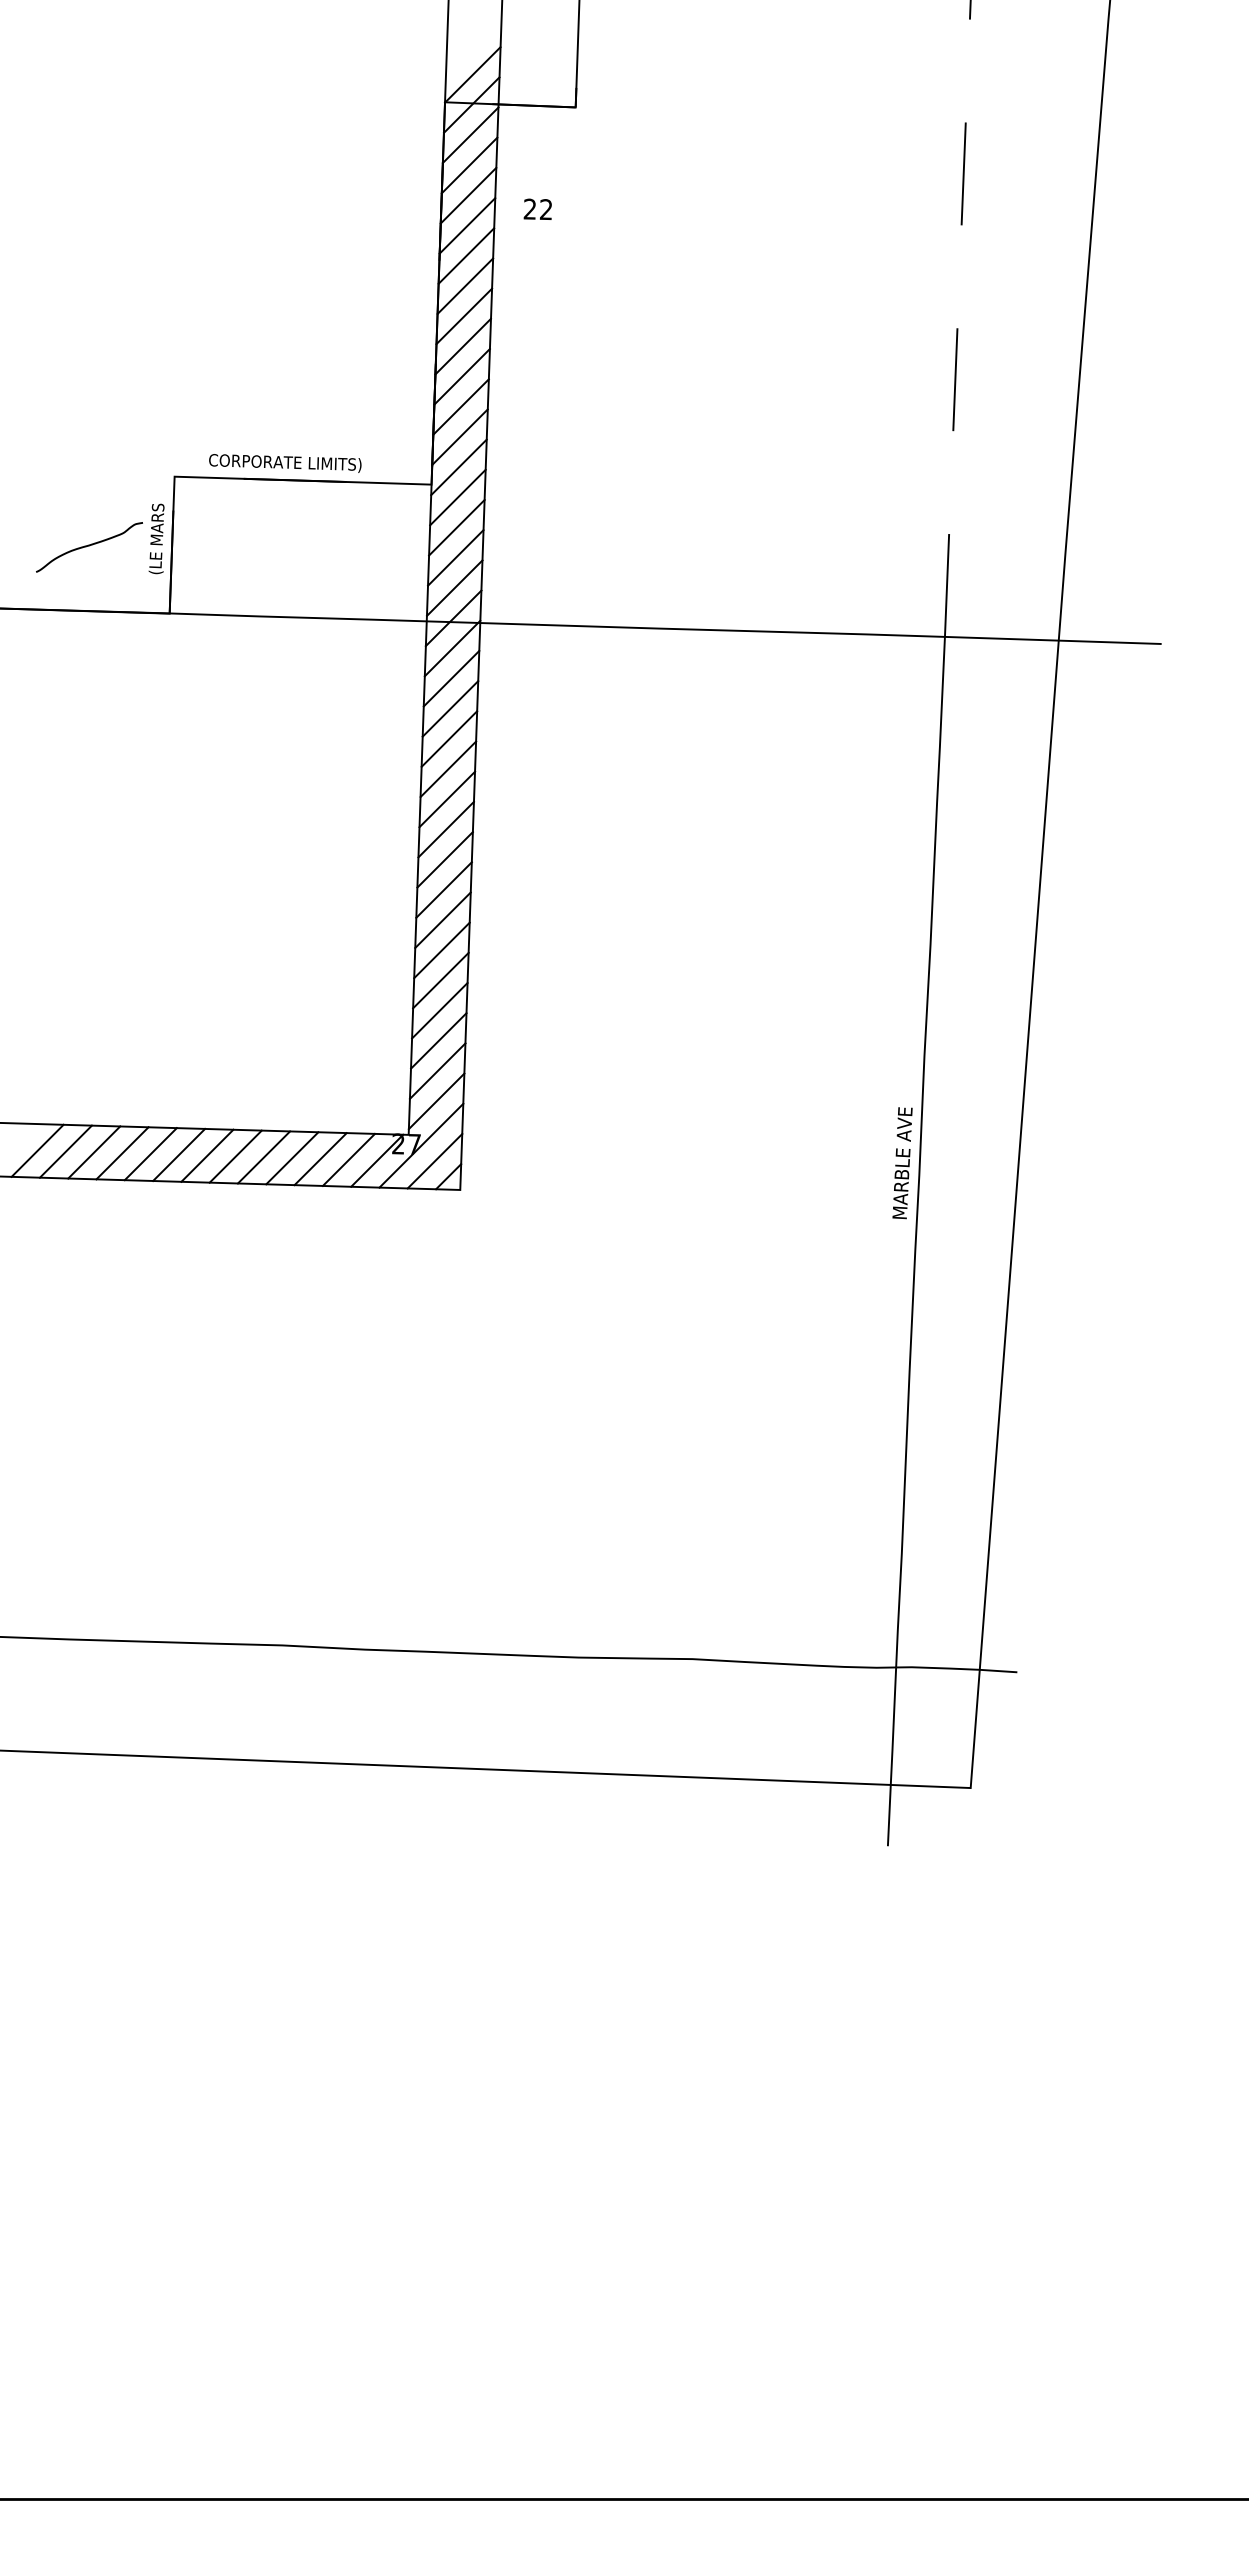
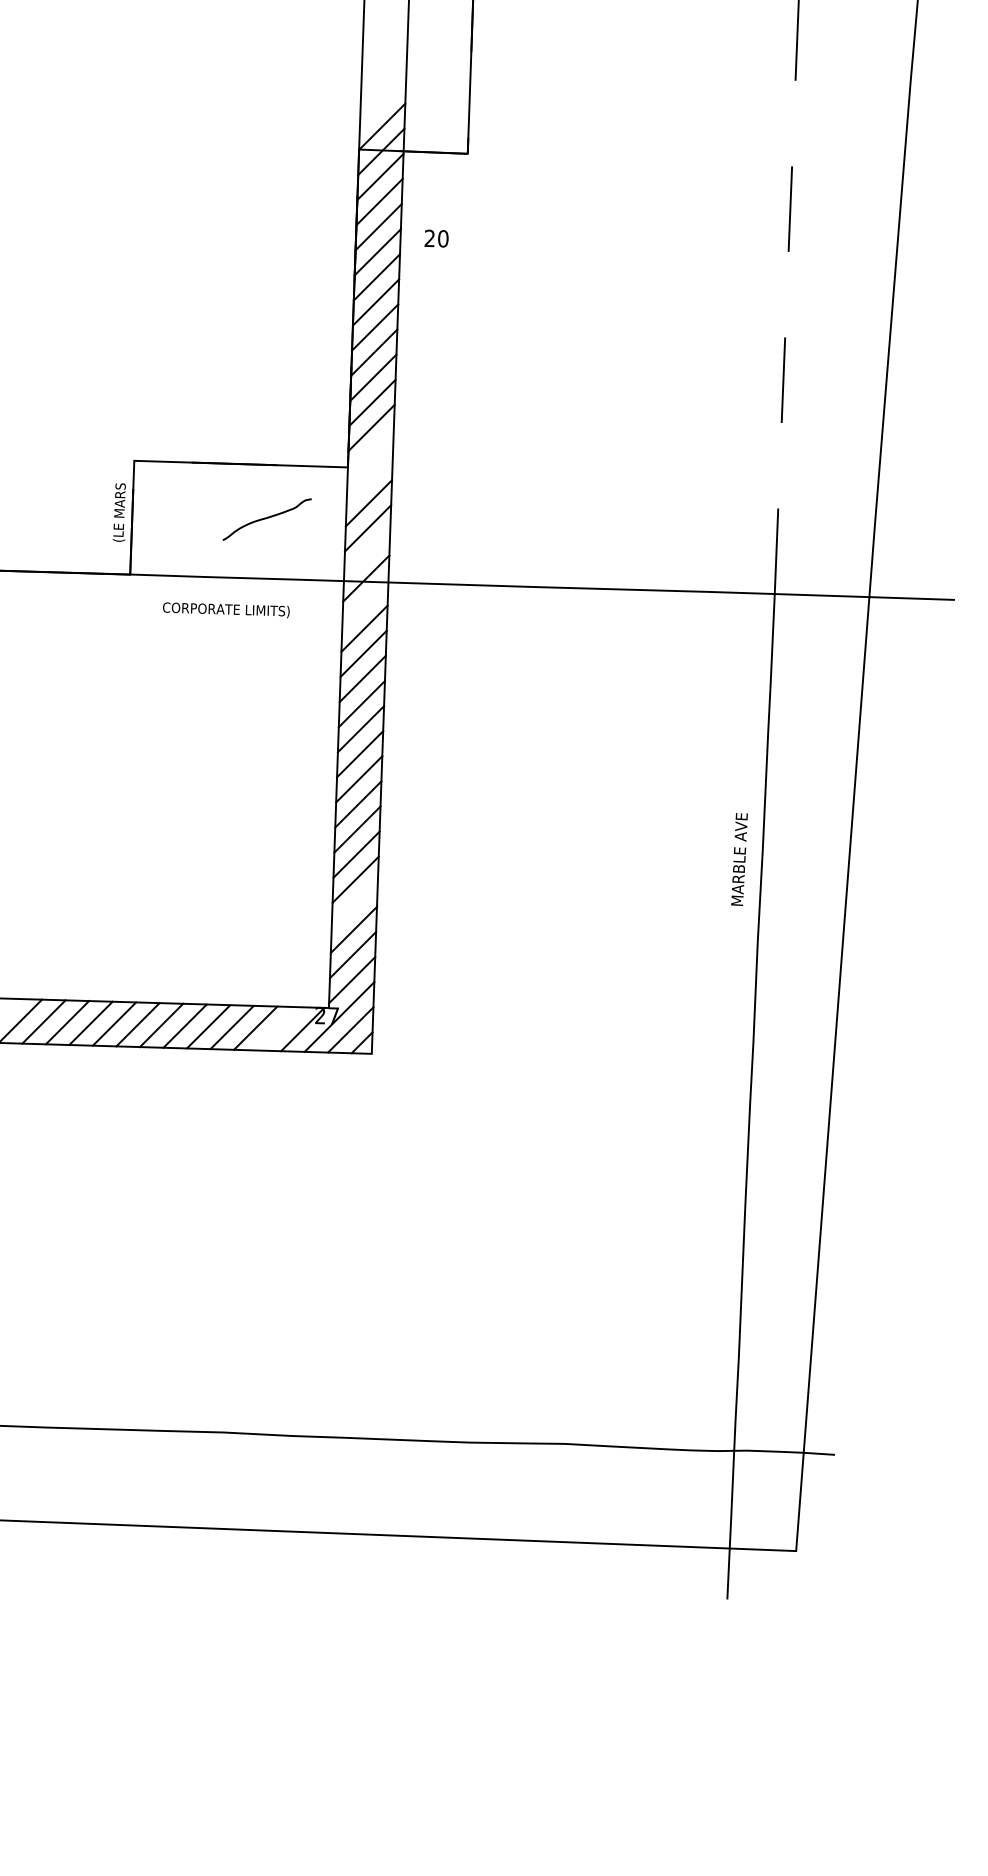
text: (546, 209) -> (443, 238), 22 -> 20
text: (285, 463) -> (226, 610), moved
line: (458, 467) -> (370, 453), removed
line: (457, 497) -> (369, 478), removed
curve: (89, 546) -> (267, 518), moved
line: (454, 587) -> (367, 552), removed
line: (452, 648) -> (365, 603), removed
line: (439, 1010) -> (354, 904), removed
line: (348, 1159) -> (278, 1028), removed
text: (902, 1163) -> (739, 859), moved

